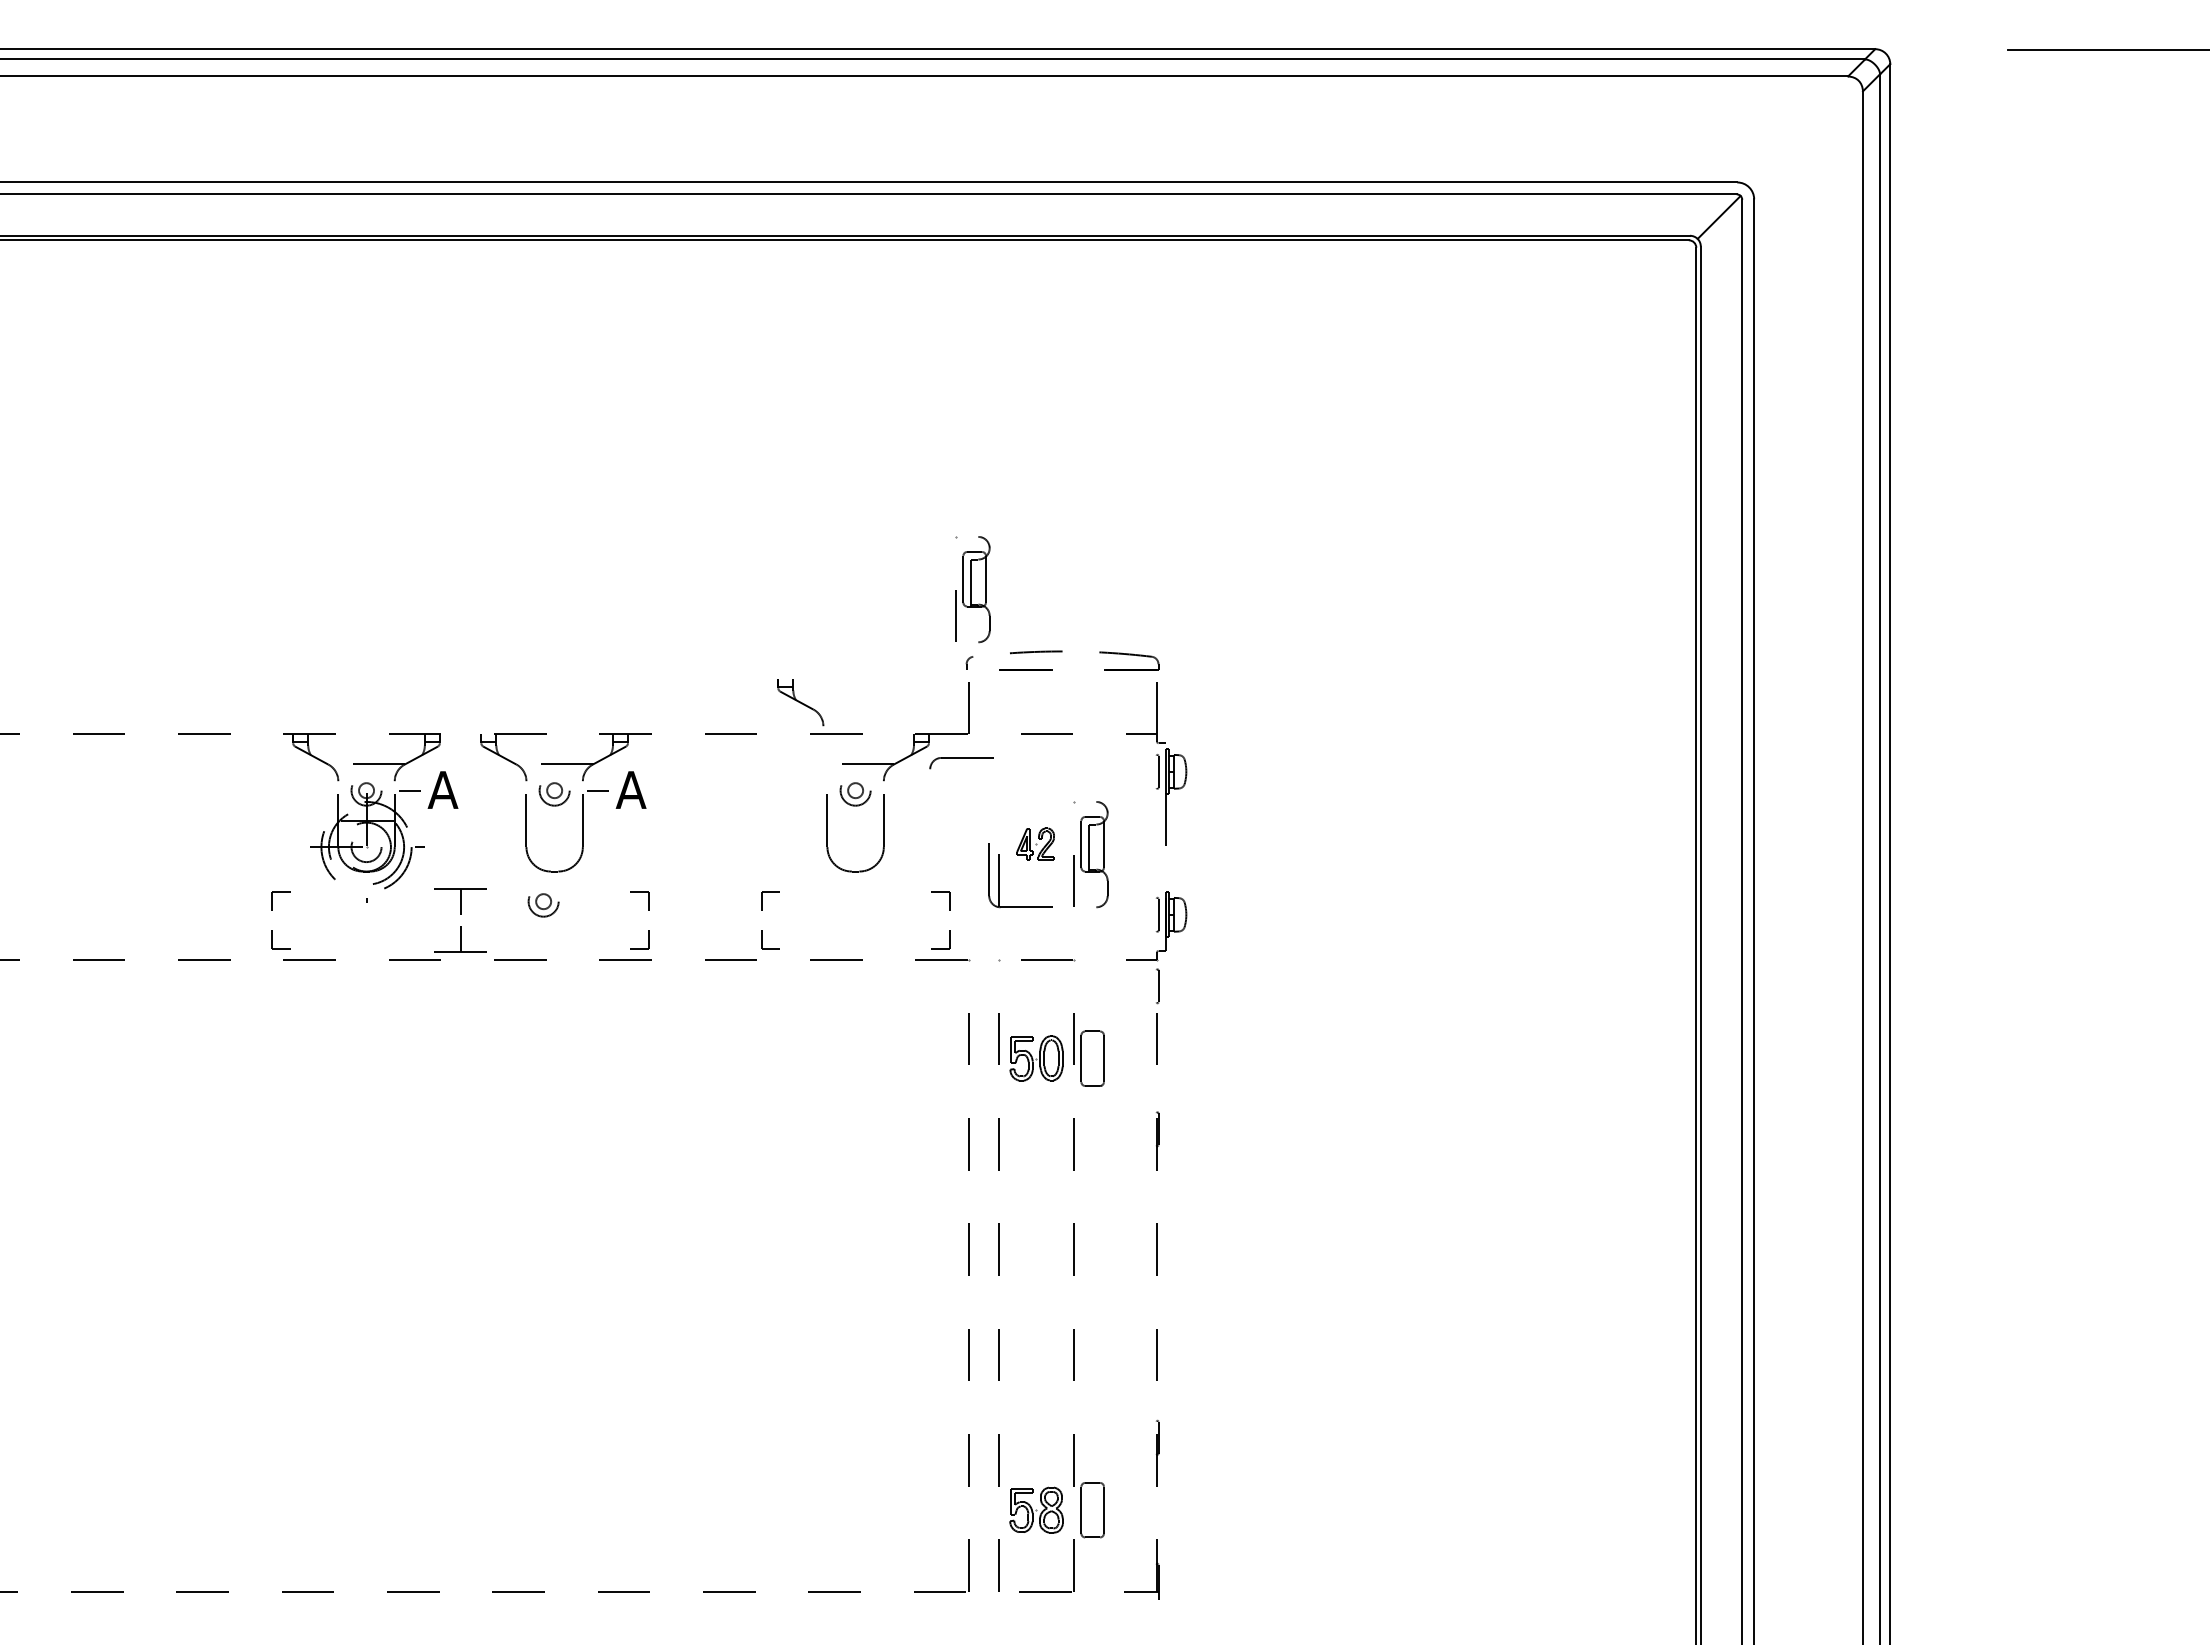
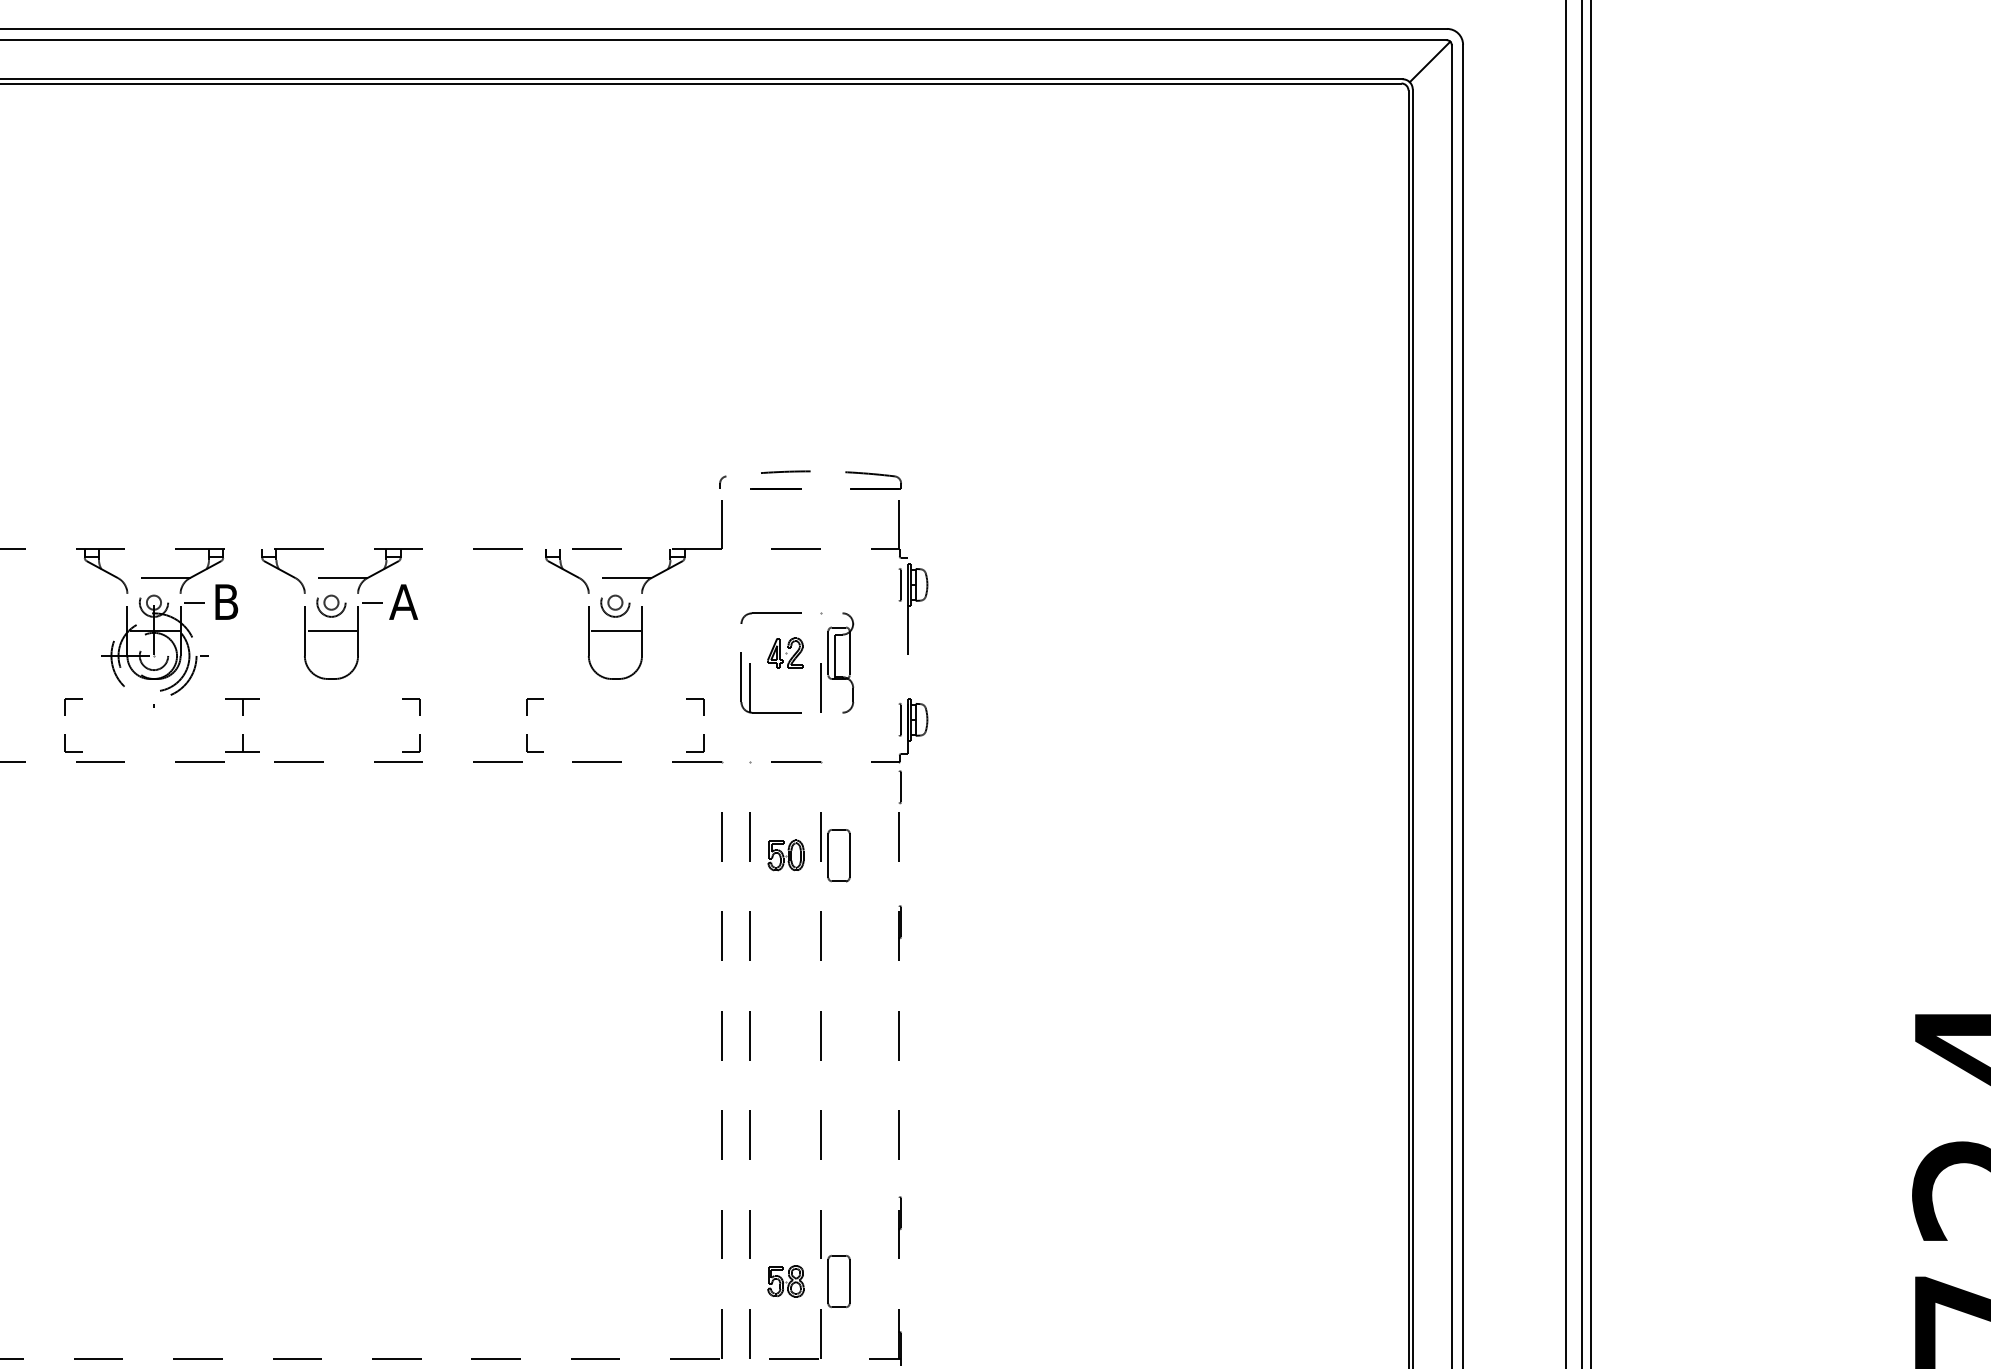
part: (972, 589) -> (725, 412), removed
part: (800, 702) -> (567, 571), moved
part: (961, 763) -> (770, 618), moved
text: (442, 789) -> (225, 601), A -> B
line: (554, 820) -> (331, 630), added
line: (855, 820) -> (615, 630), added
part: (460, 900) -> (242, 706), size x0.71
part: (543, 905) -> (320, 711), removed
part: (460, 939) -> (242, 743), size x0.71
part: (1036, 1058) -> (786, 855), size x0.71
part: (1035, 1509) -> (785, 1280), size x0.71

